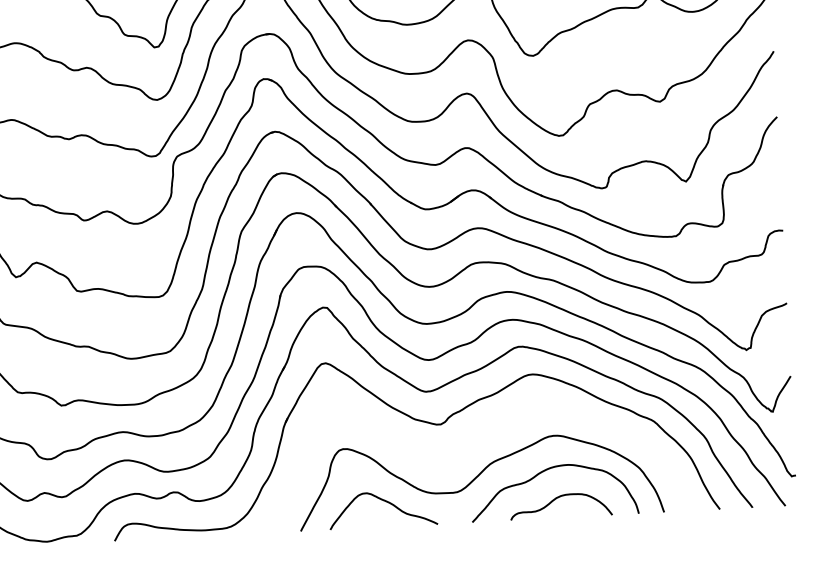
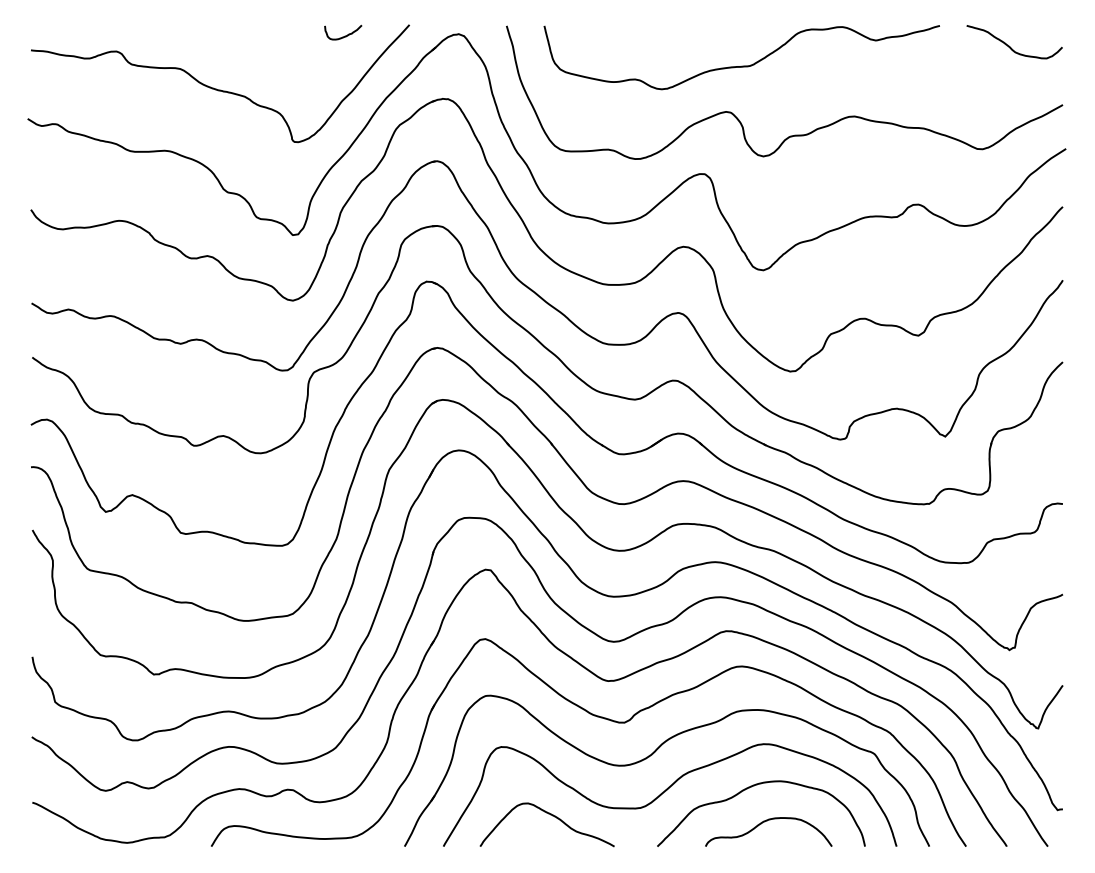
part: (464, 449) -> (652, 755), added

